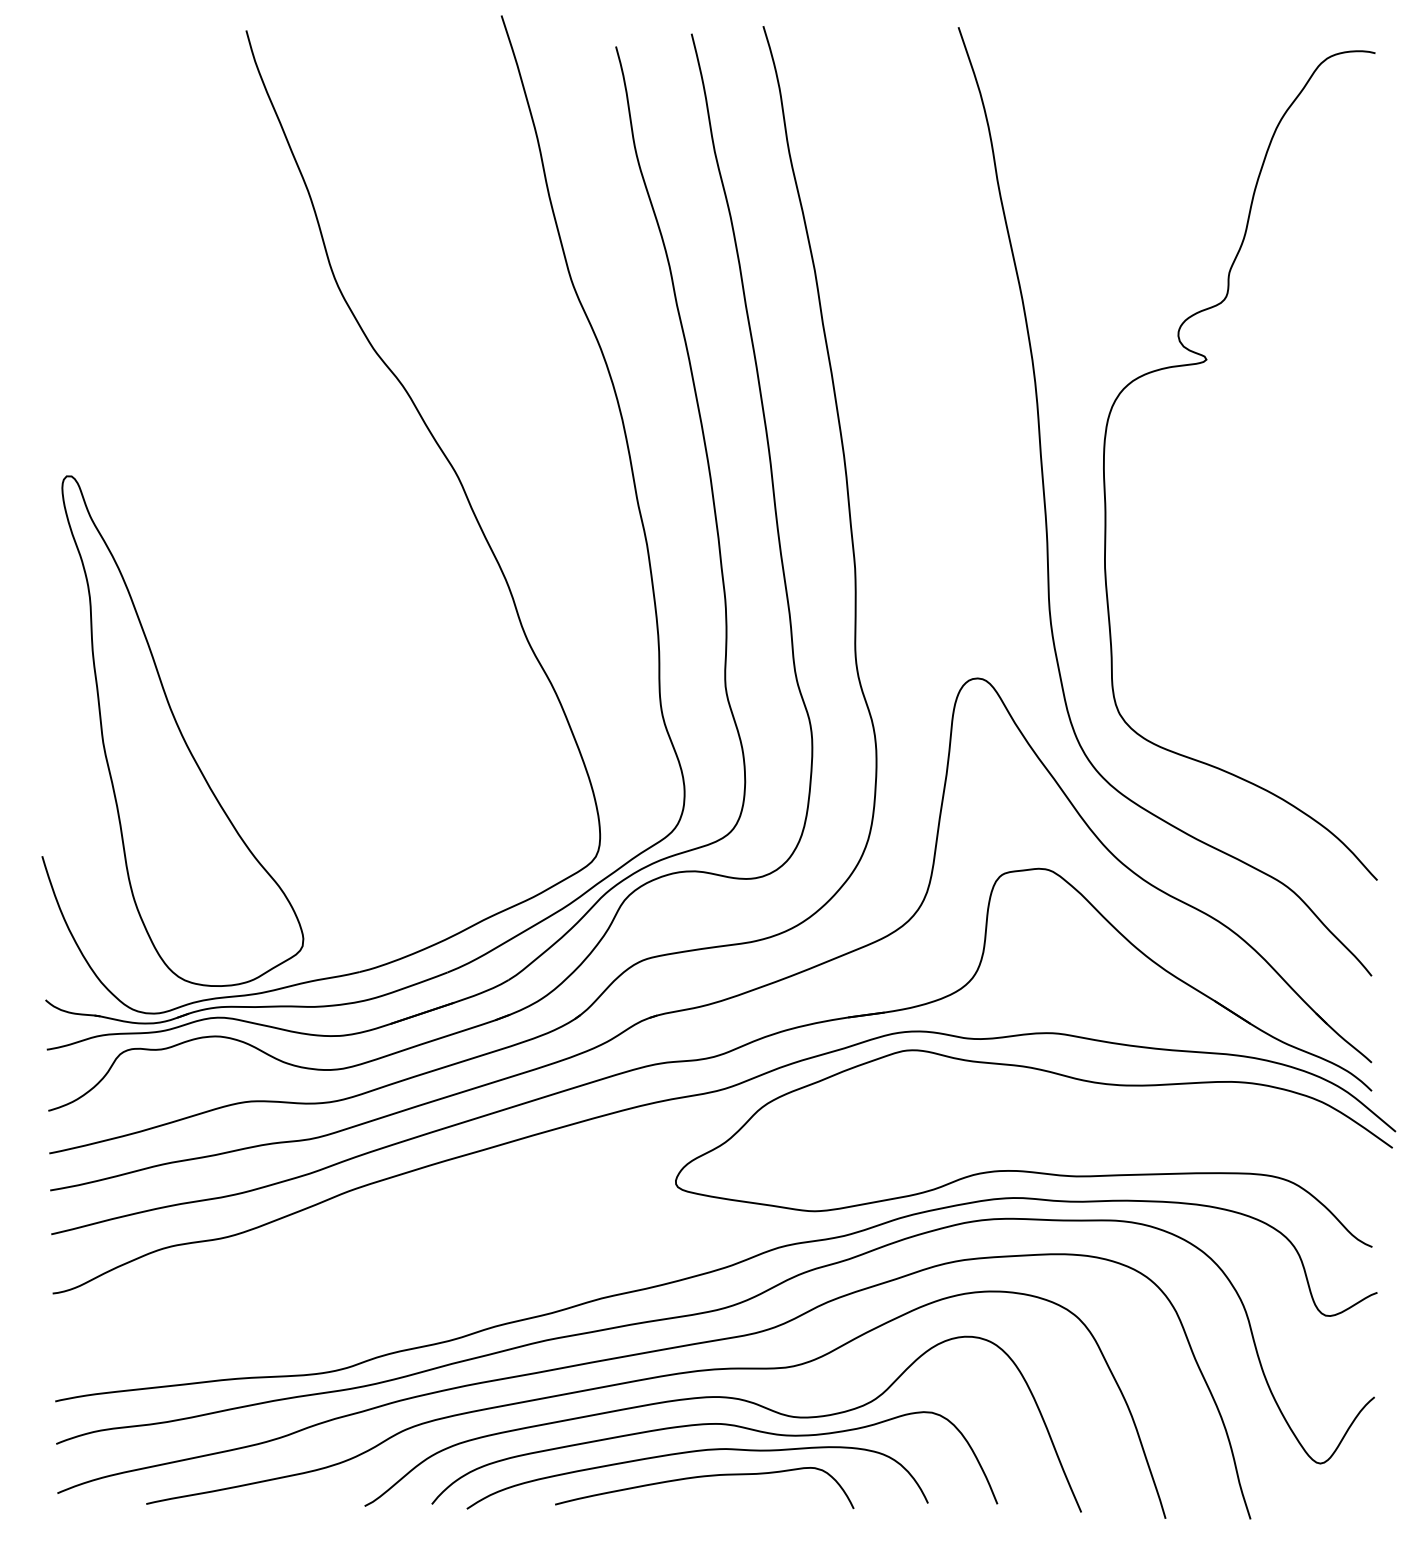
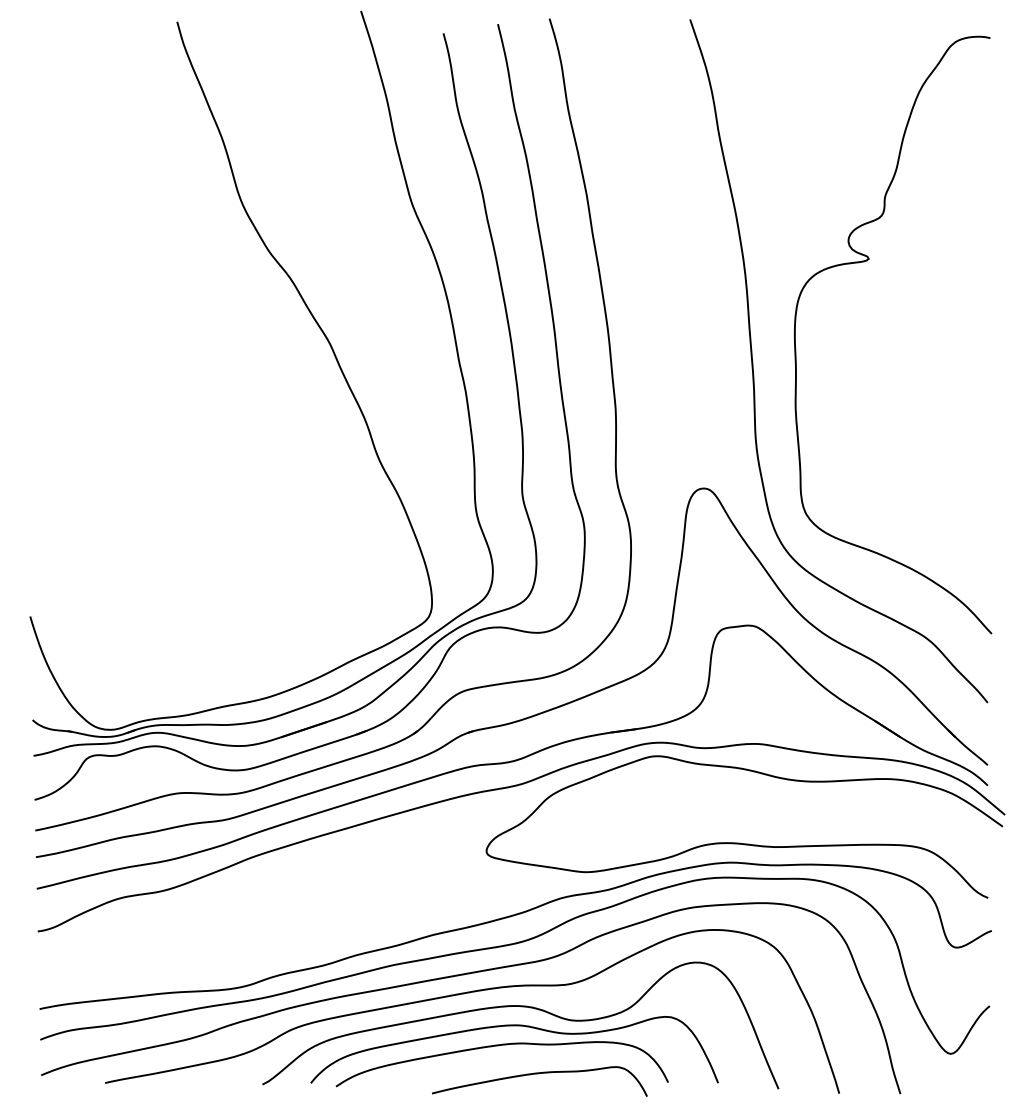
part: (182, 730) -> (131, 525), removed
curve: (704, 1477) -> (539, 1074), moved

